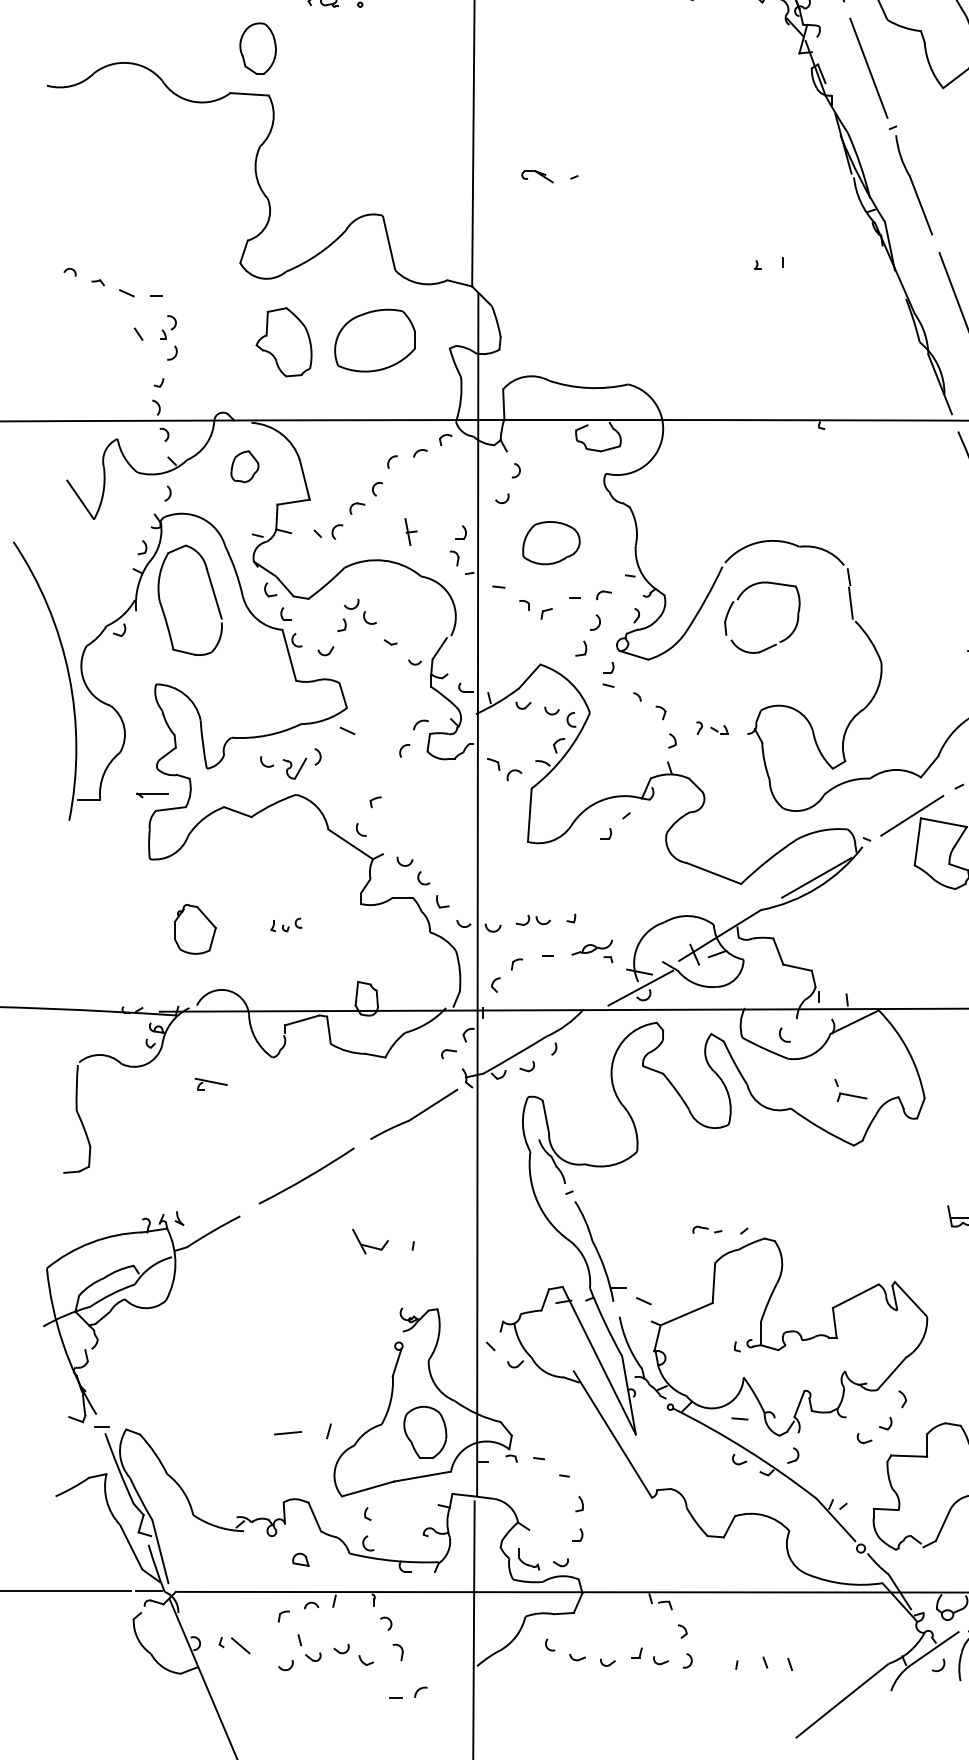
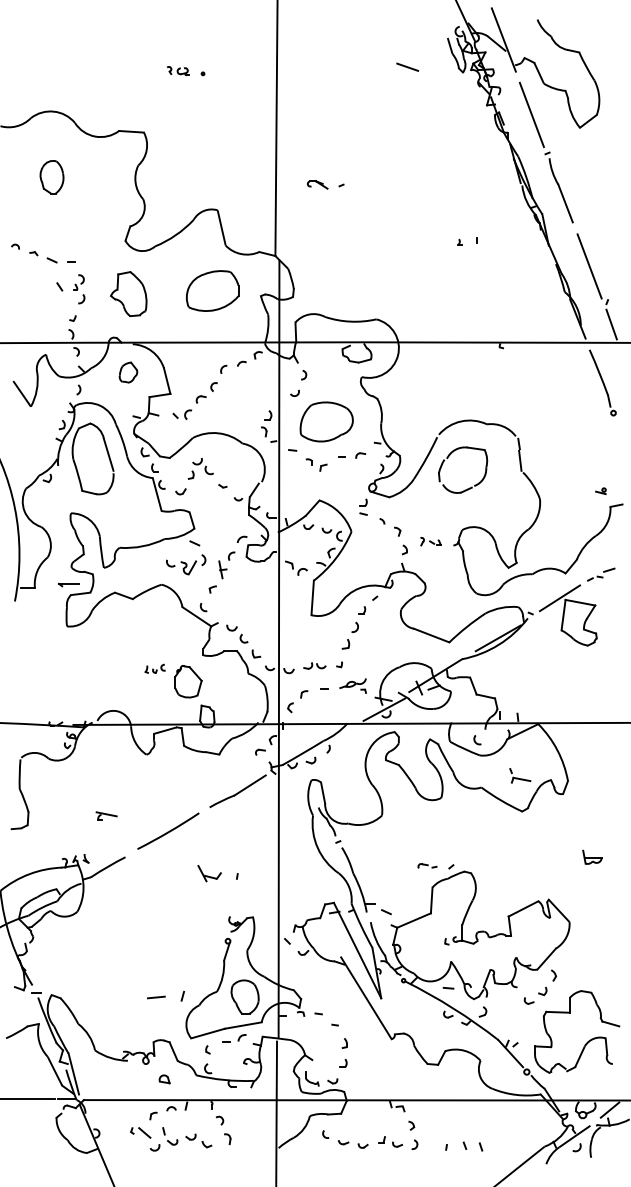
part: (257, 49) -> (51, 177), moved
part: (283, 341) -> (128, 293), moved
part: (410, 531) -> (222, 569), moved
part: (551, 542) -> (326, 421), size x1.43
part: (586, 635) -> (349, 635), moved
part: (291, 763) -> (186, 564), moved
part: (195, 929) -> (188, 681), moved
part: (210, 1083) -> (106, 815), moved
part: (234, 1645) -> (140, 1132), moved
part: (408, 1693) -> (234, 1038), moved

